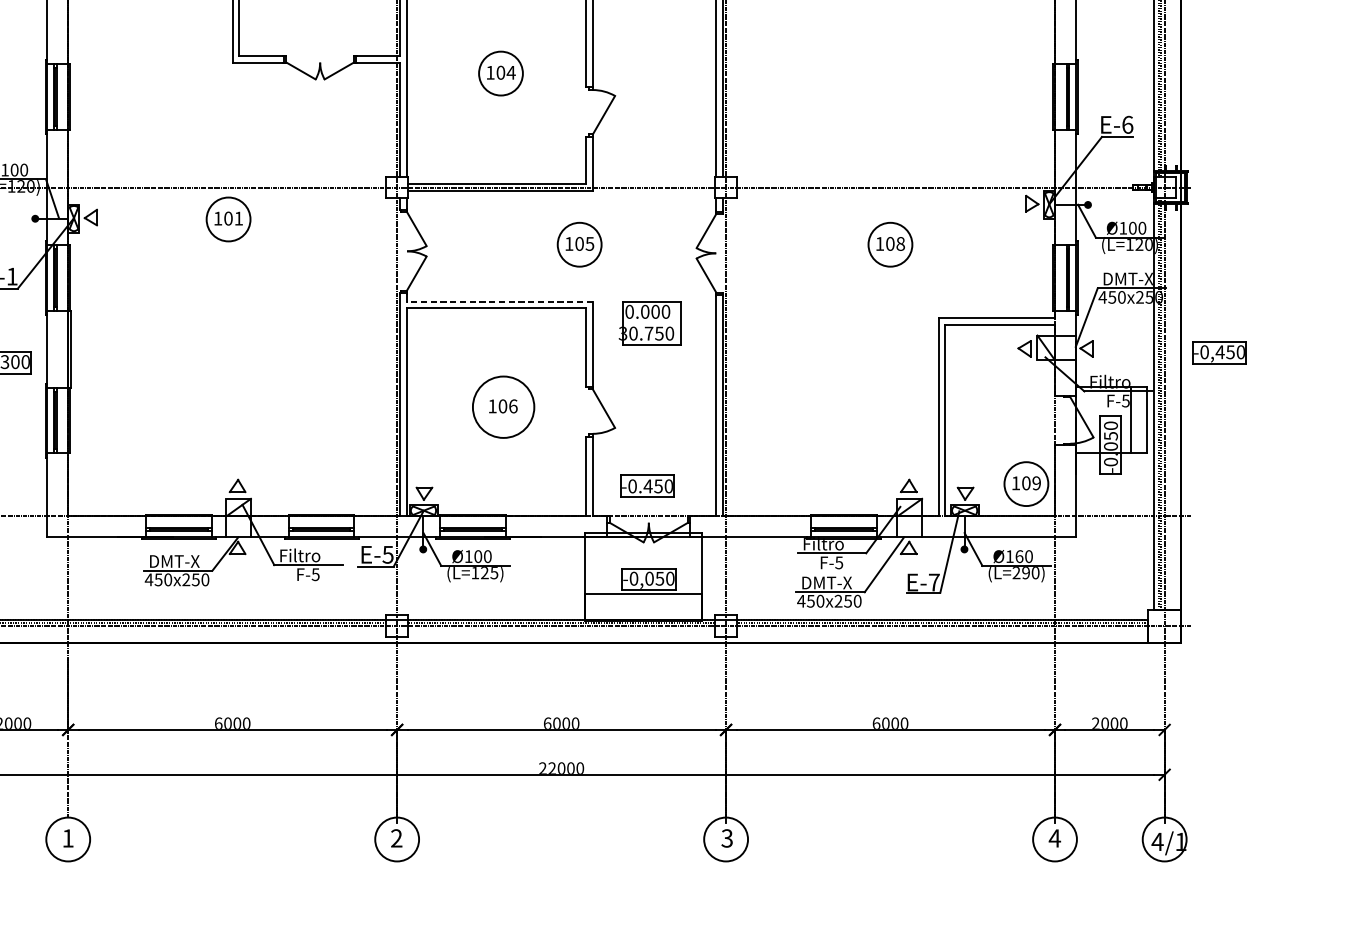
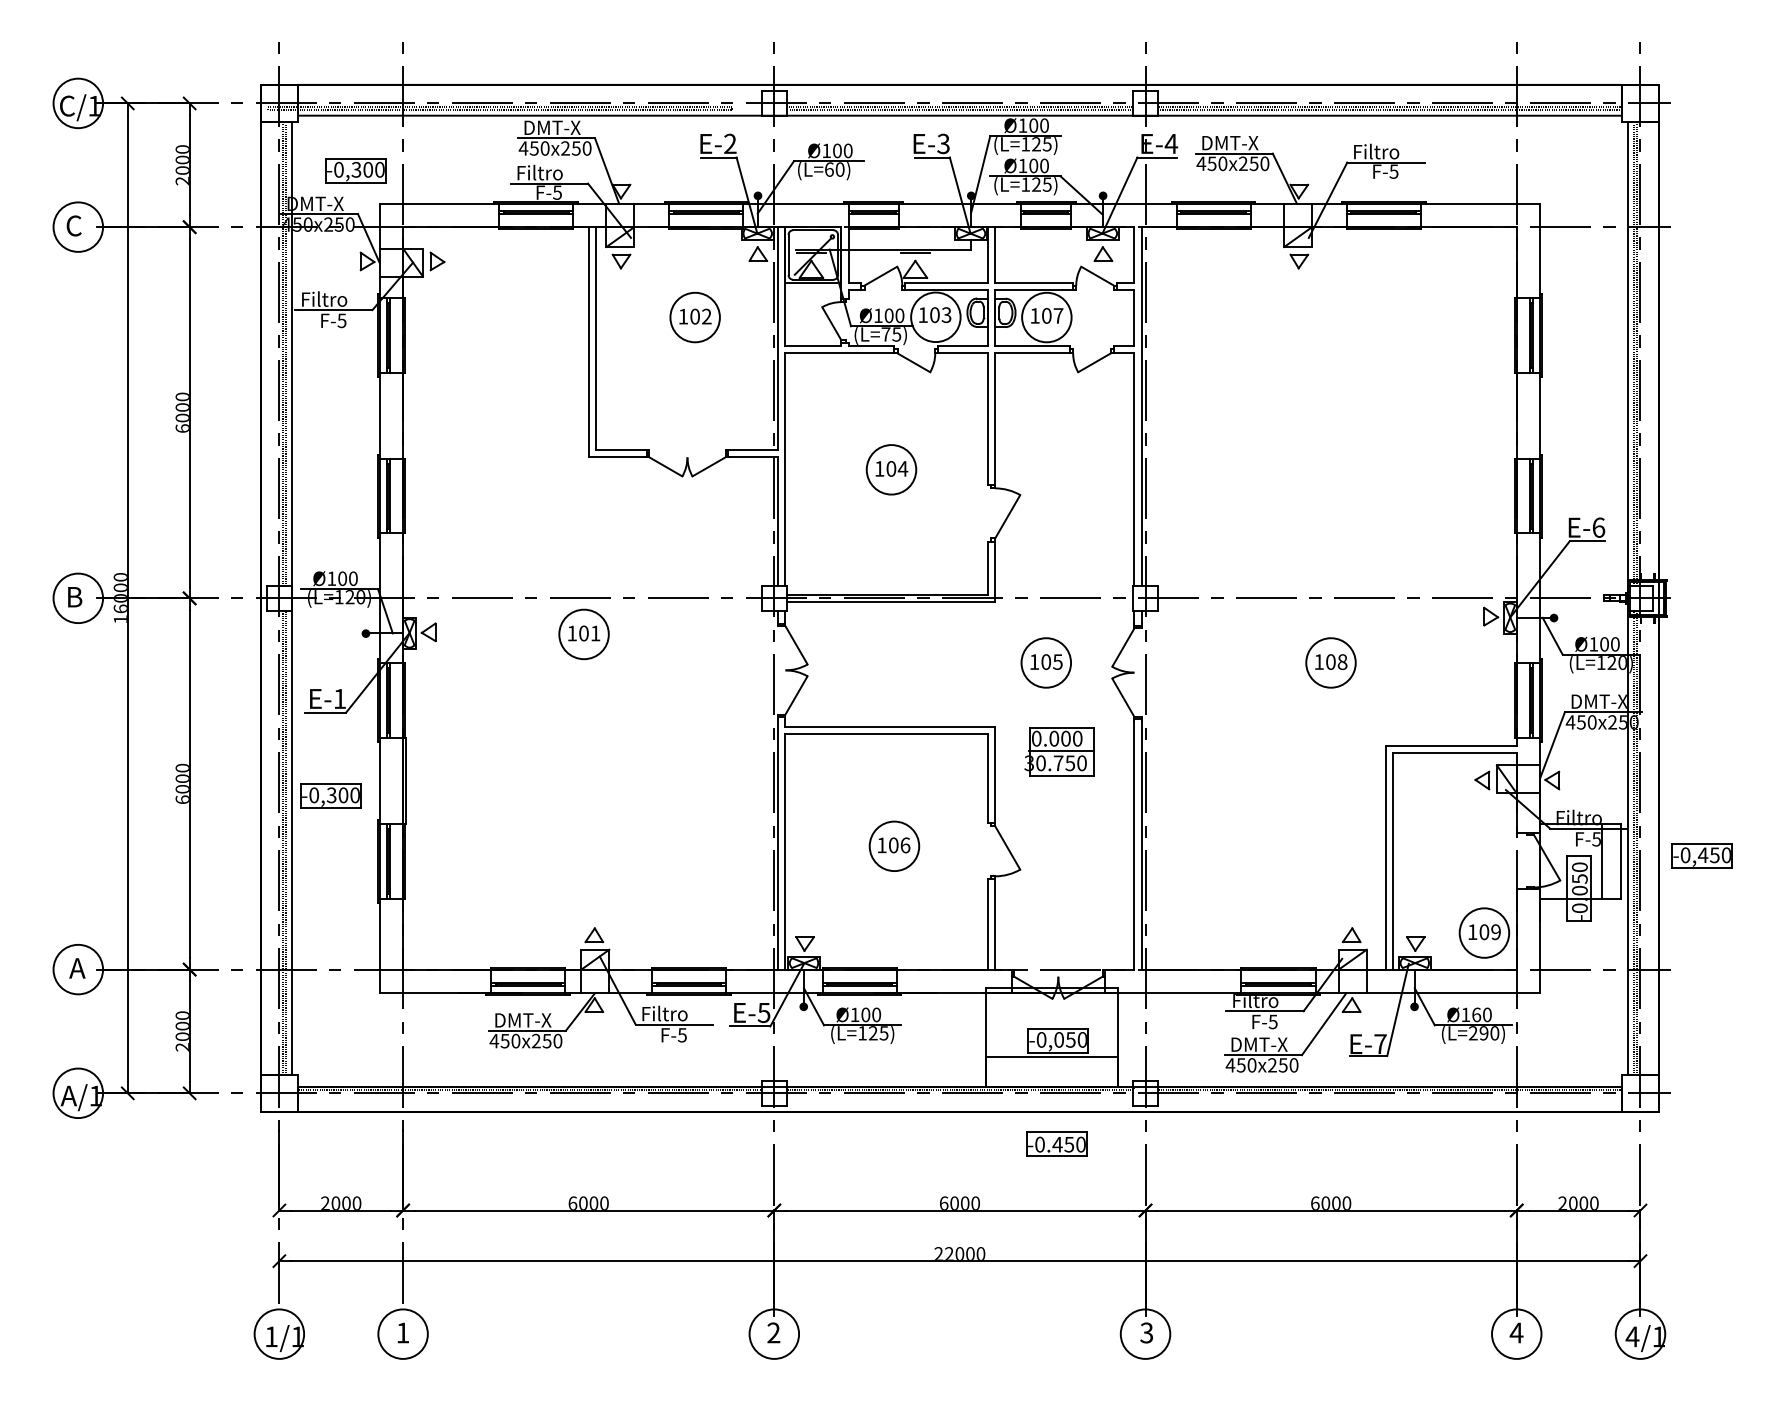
part: (578, 244) -> (1045, 662), moved
line: (500, 301) -> (890, 727), dashed -> solid
line: (651, 323) -> (1061, 751), added
part: (1218, 352) -> (1701, 855), moved
circle: (503, 407) -> (894, 846), size x0.71
part: (647, 485) -> (1056, 1143), moved

